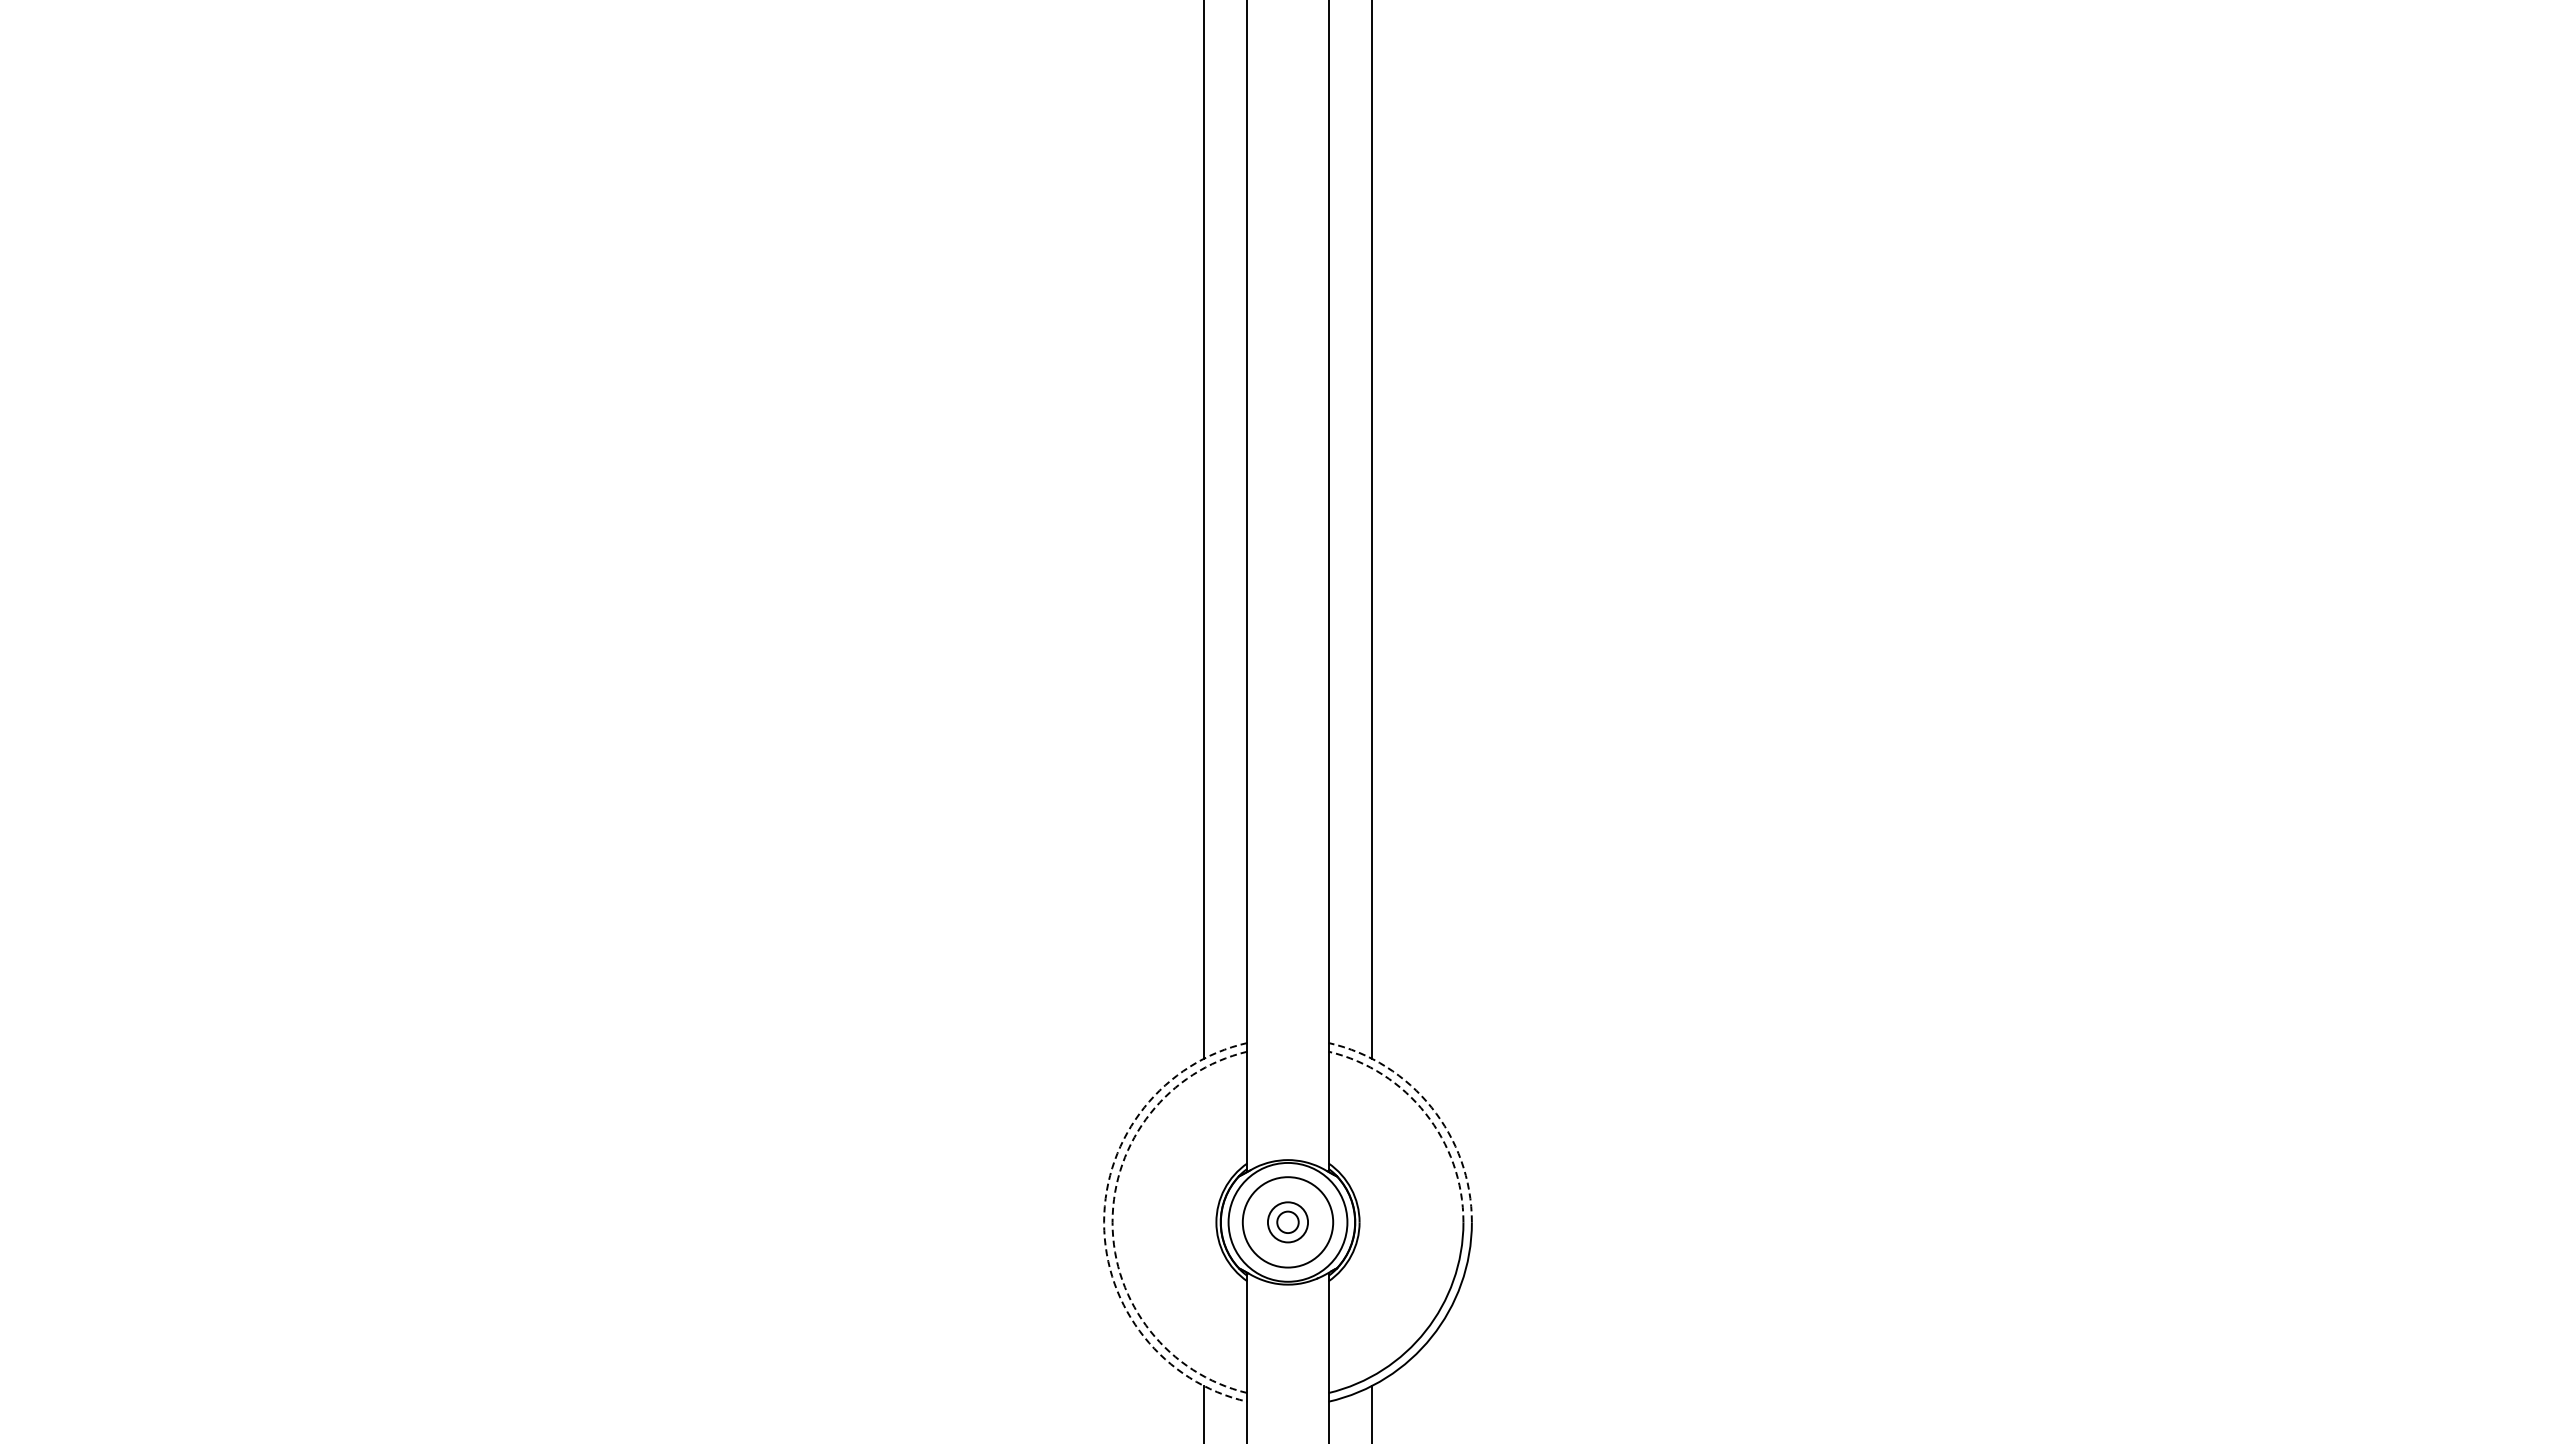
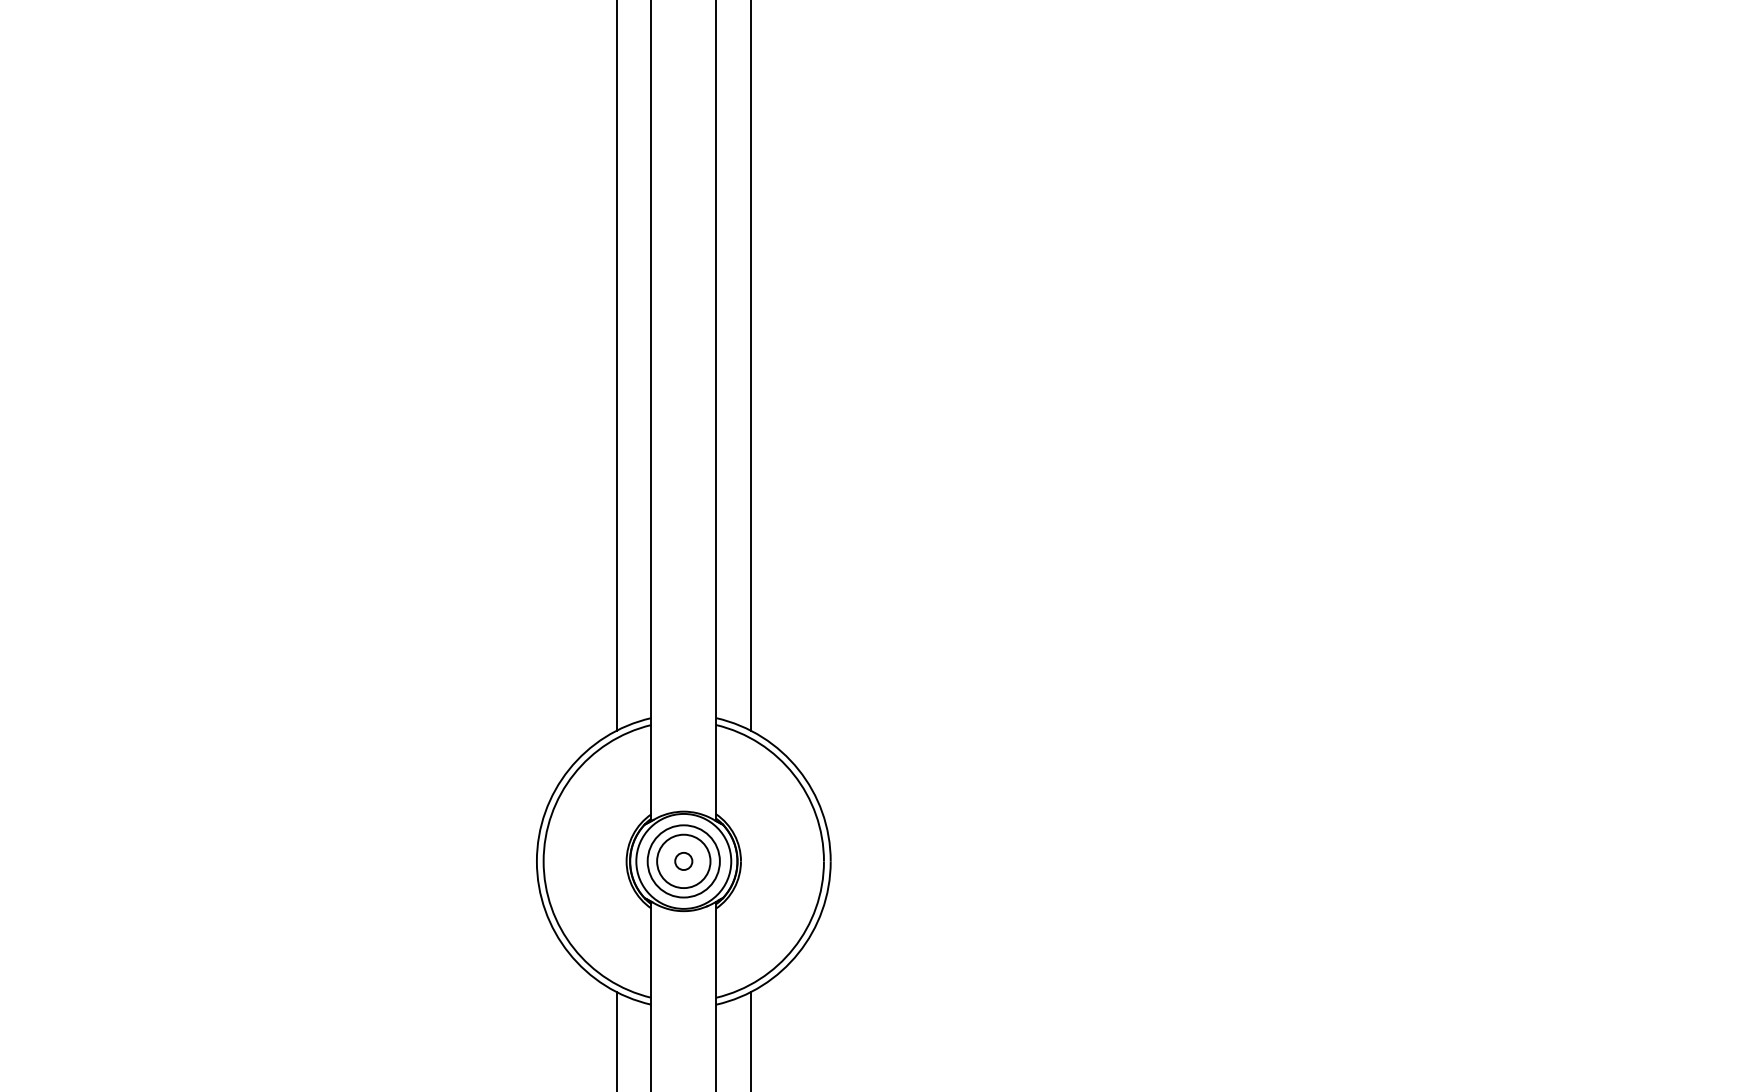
arc: (1431, 1107) -> (798, 769), dashed -> solid
arc: (1425, 1113) -> (793, 774), dashed -> solid
circle: (1287, 1221) -> (683, 860), size x1.67
arc: (1104, 1222) -> (537, 861), dashed -> solid
arc: (1112, 1222) -> (543, 861), dashed -> solid

